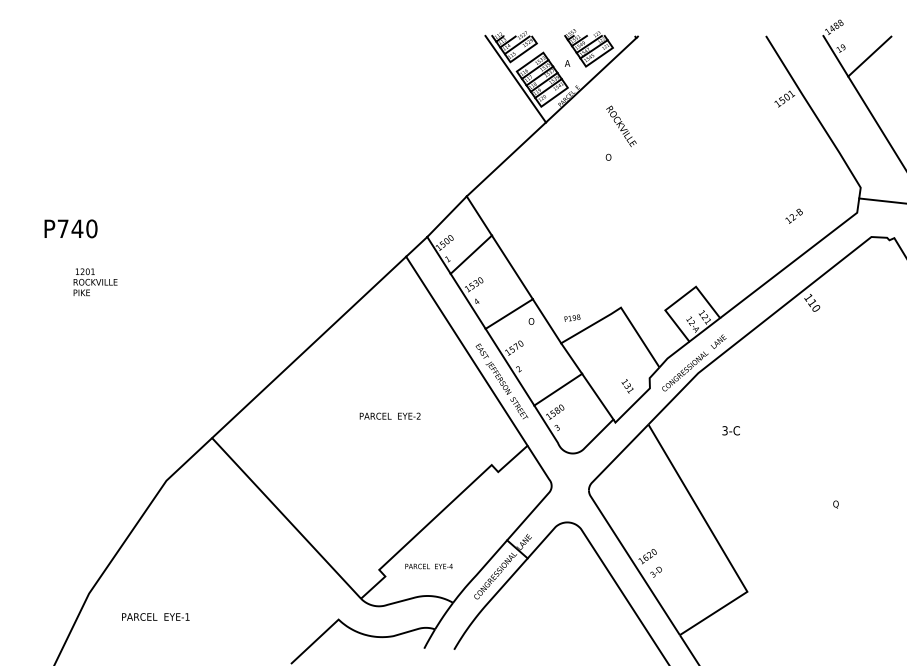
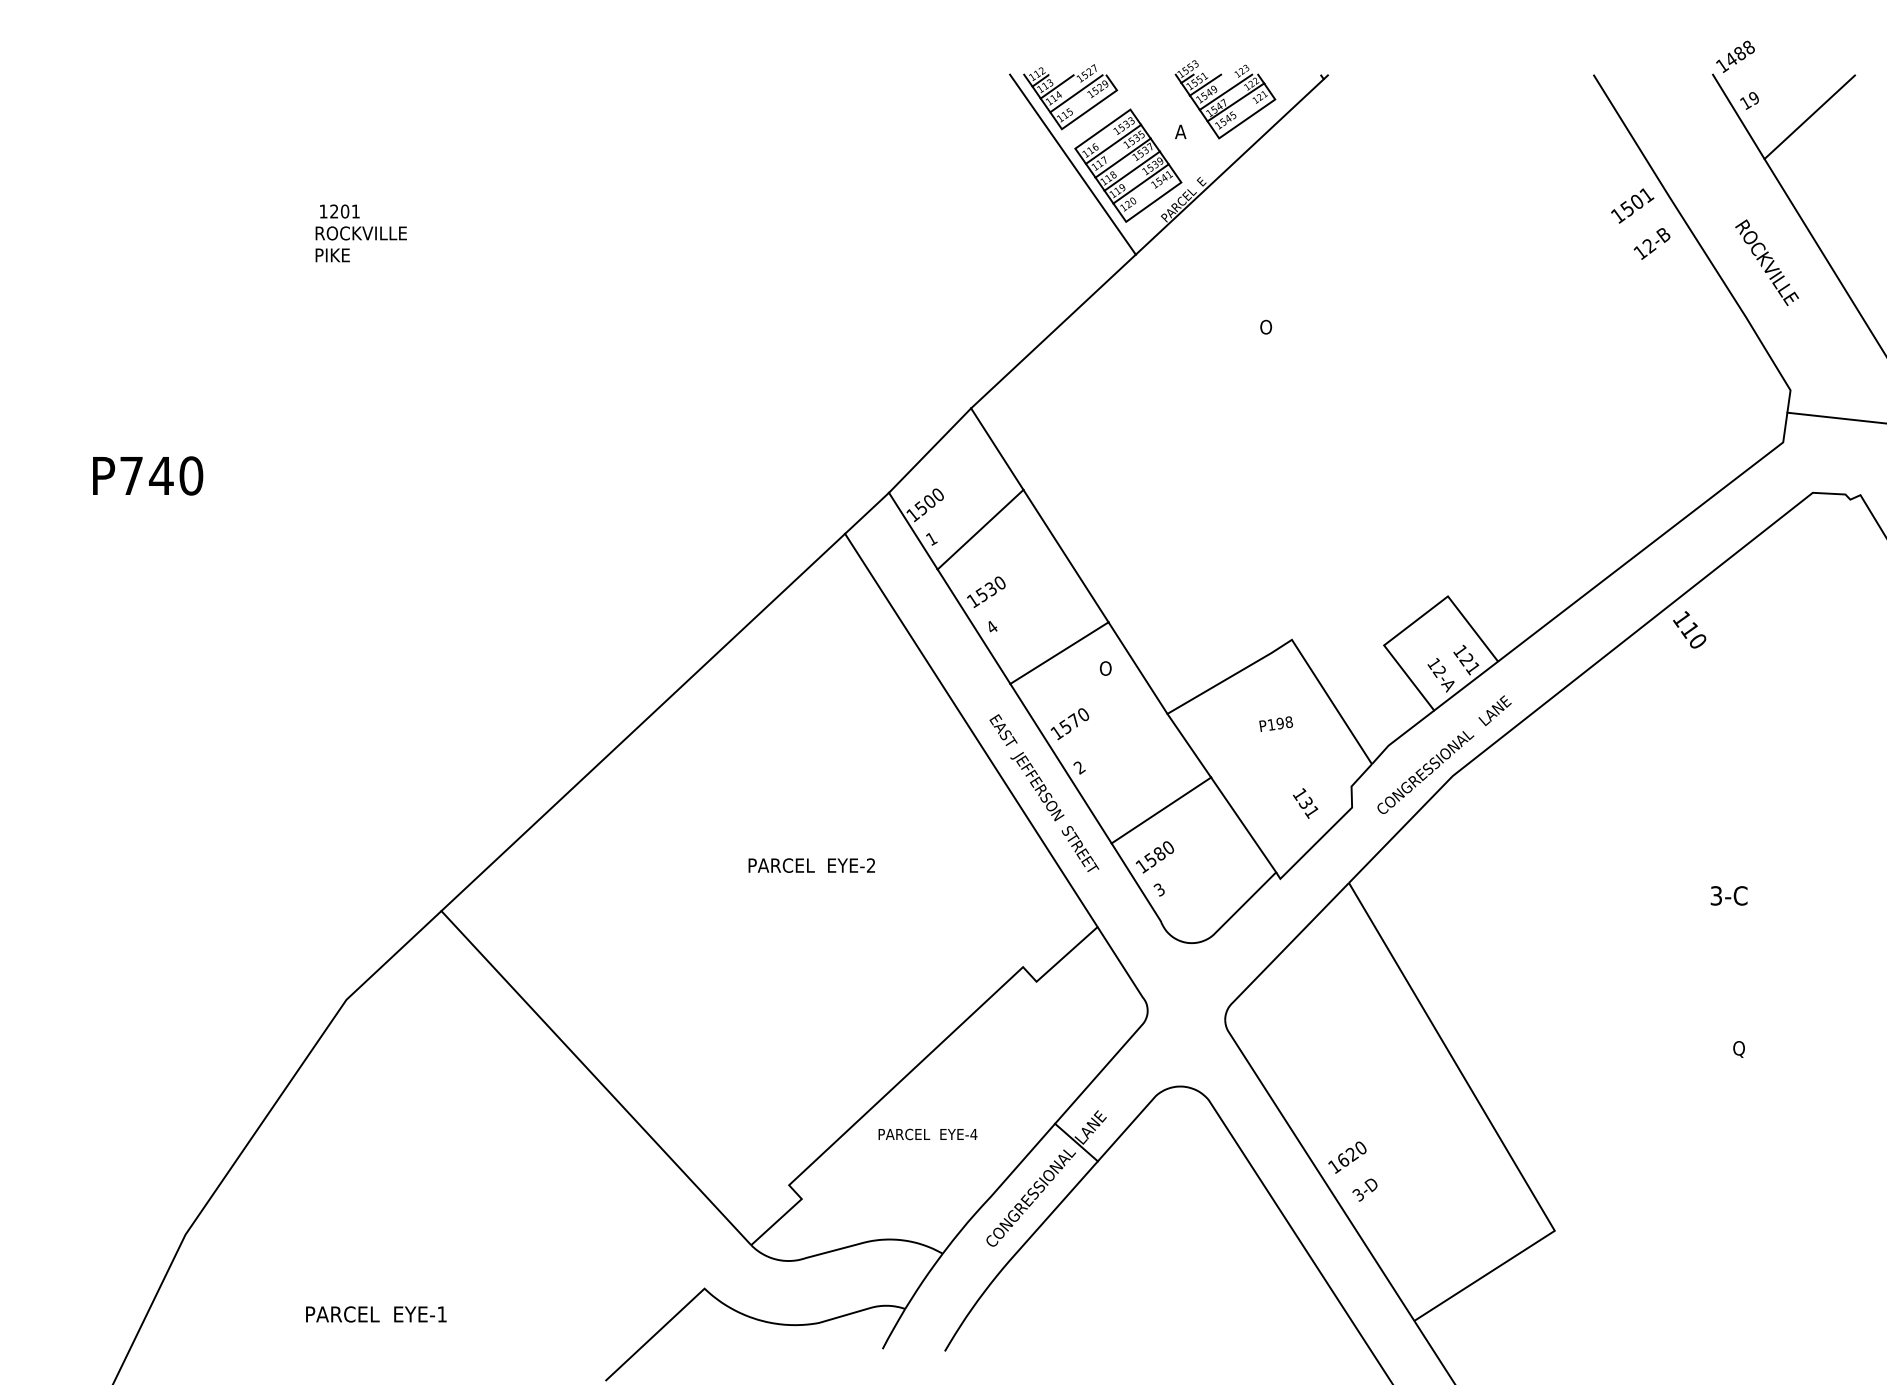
text: (621, 126) -> (1767, 262), moved
text: (793, 215) -> (1650, 242), moved
text: (95, 282) -> (361, 233), moved
text: (572, 317) -> (1276, 722), moved
text: (730, 430) -> (1727, 895), moved
text: (428, 566) -> (926, 1134), moved
text: (155, 616) -> (375, 1313), moved

